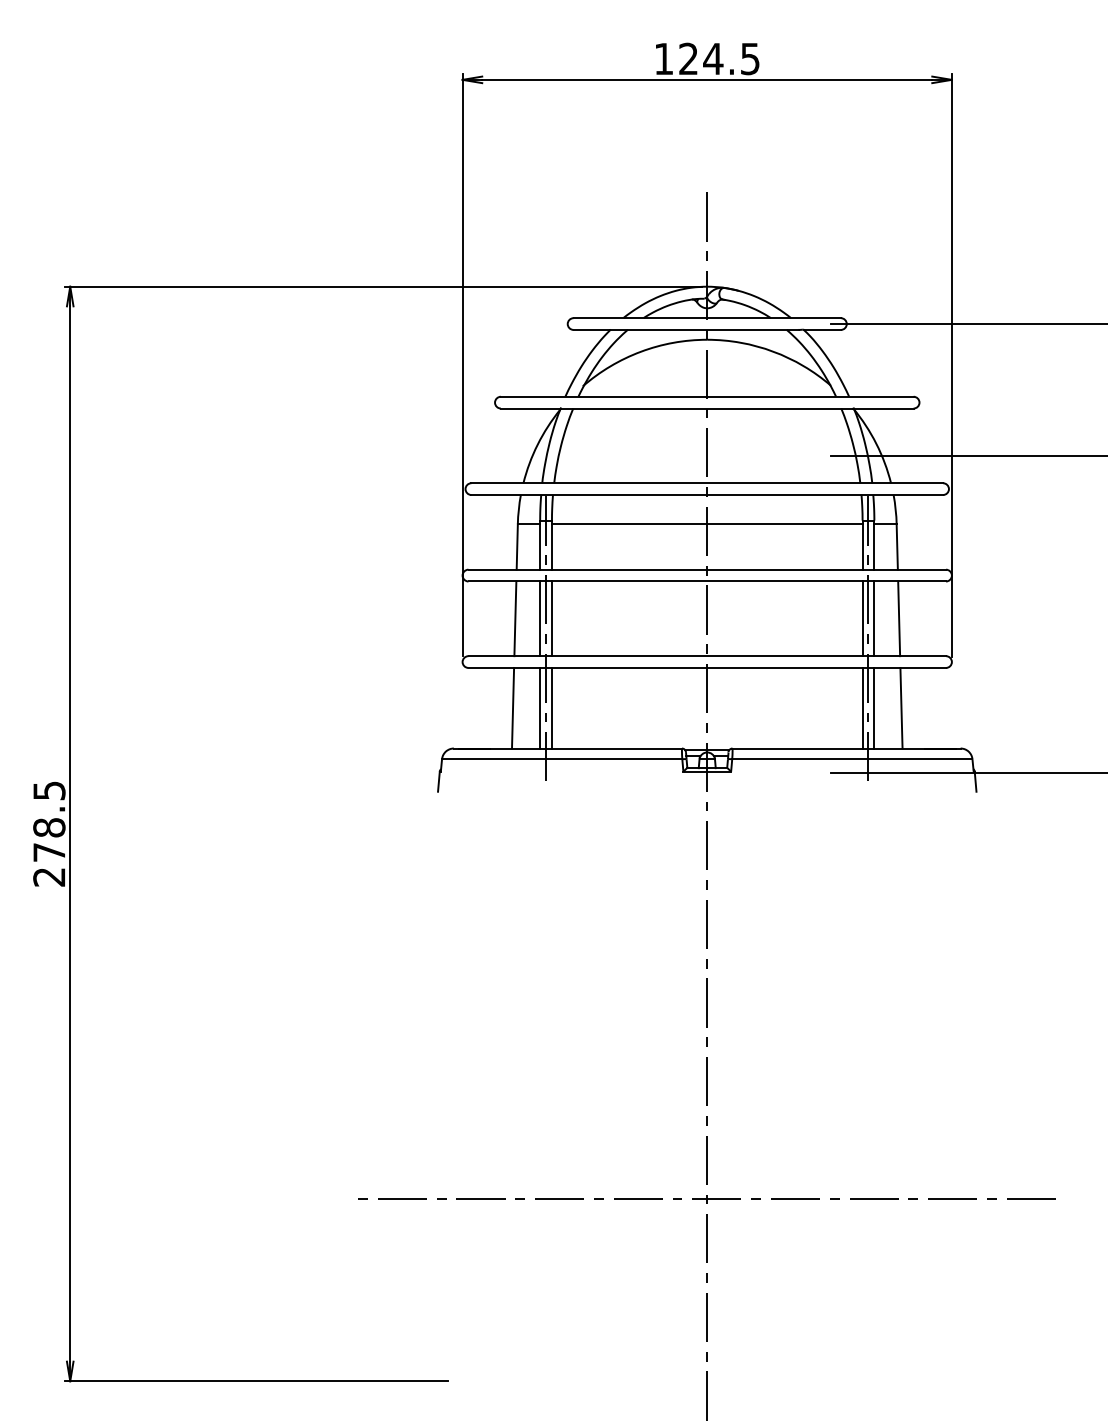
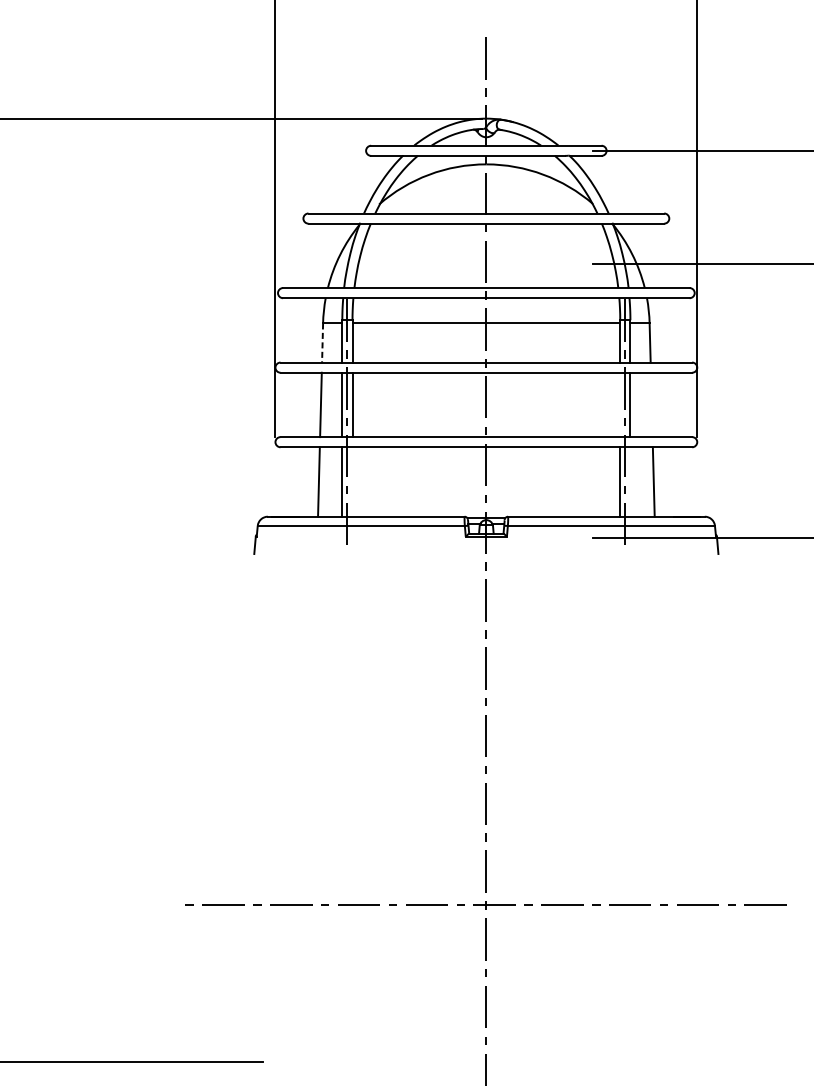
line: (517, 546) -> (322, 342), solid -> dashed
line: (862, 618) -> (620, 404), removed
line: (899, 618) -> (652, 404), removed
line: (551, 707) -> (352, 481), removed
line: (874, 707) -> (630, 481), removed

